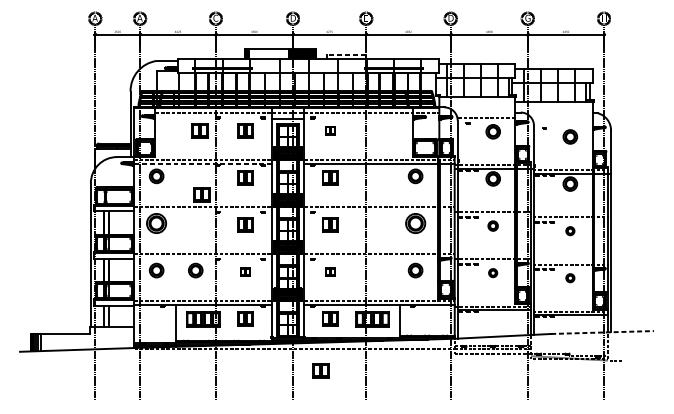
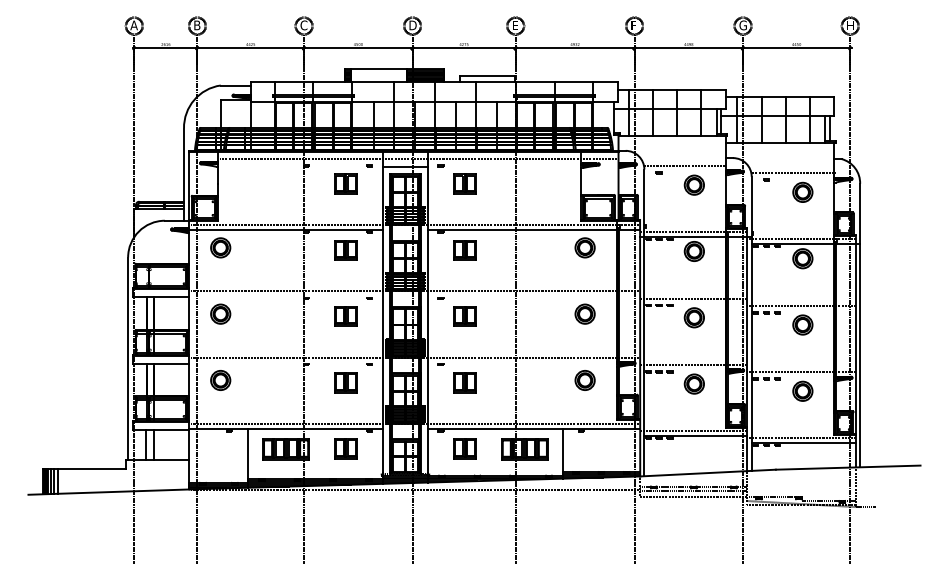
text: (139, 18) -> (196, 25), A -> B
text: (450, 18) -> (634, 25), D -> F
line: (346, 54) -> (487, 76), dashed -> solid
line: (563, 123) -> (793, 173), added
part: (199, 130) -> (281, 183), removed
part: (329, 130) -> (464, 183), size x1.67
line: (203, 163) -> (286, 229), dashed -> solid
part: (201, 195) -> (284, 274), removed
part: (156, 222) -> (220, 313), size x0.71
part: (415, 222) -> (584, 313), size x0.71
part: (492, 225) -> (693, 317), size x1.43
part: (570, 230) -> (802, 324), size x1.67
part: (195, 270) -> (275, 380), removed
part: (245, 272) -> (345, 382), size x1.67
part: (329, 272) -> (464, 382), size x1.67
part: (492, 272) -> (693, 383), size x1.67
part: (570, 277) -> (802, 390), size x1.67
line: (602, 332) -> (848, 467), dashed -> solid
part: (320, 370) -> (451, 521), removed

